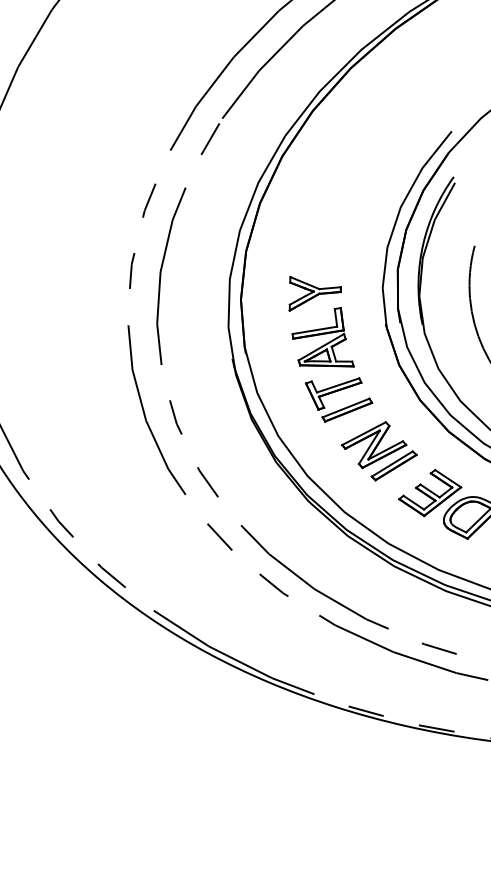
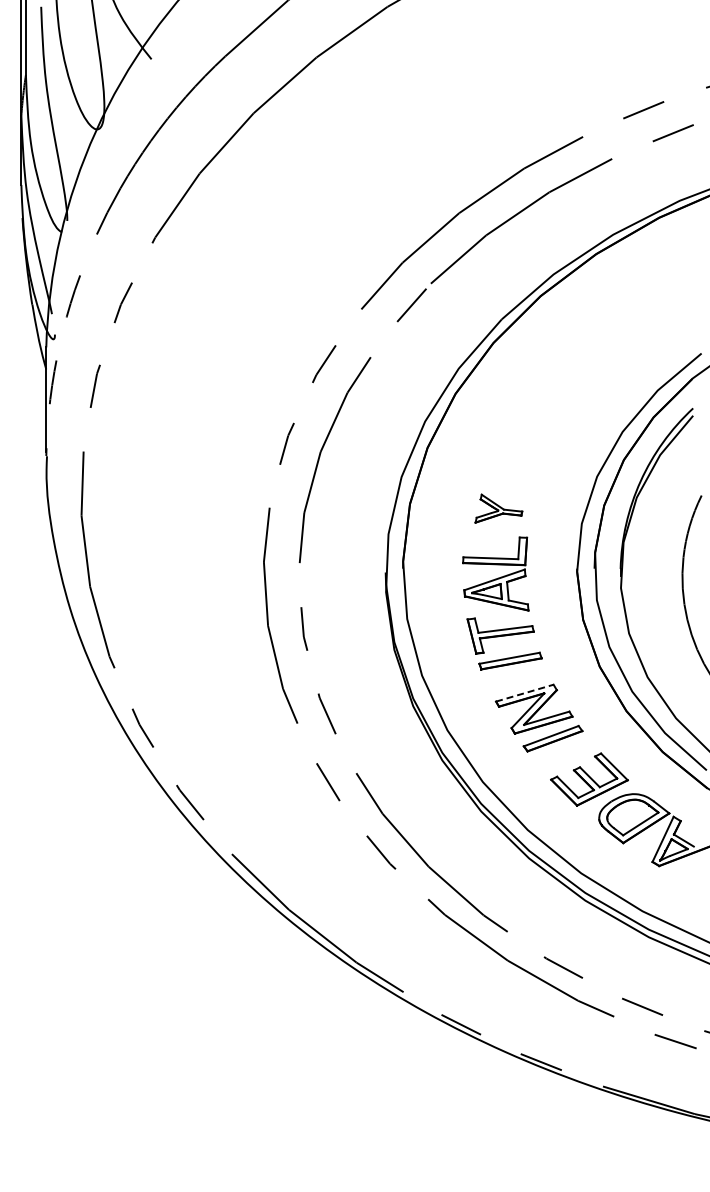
part: (313, 289) -> (498, 508), size x0.7
line: (364, 433) -> (525, 693), solid -> dashed

